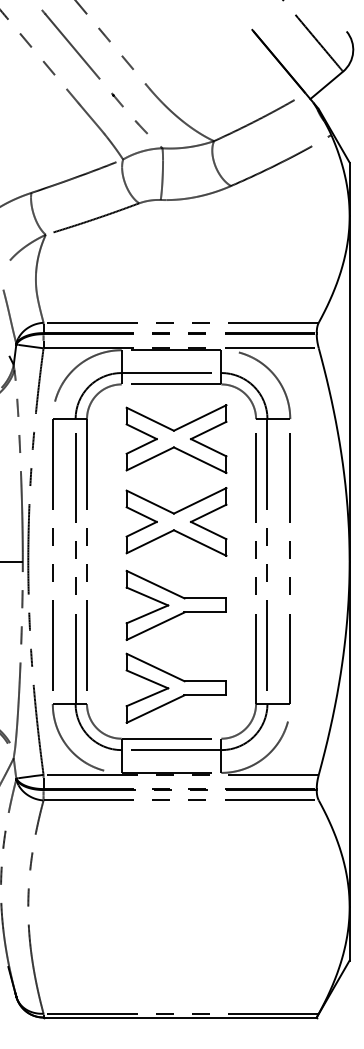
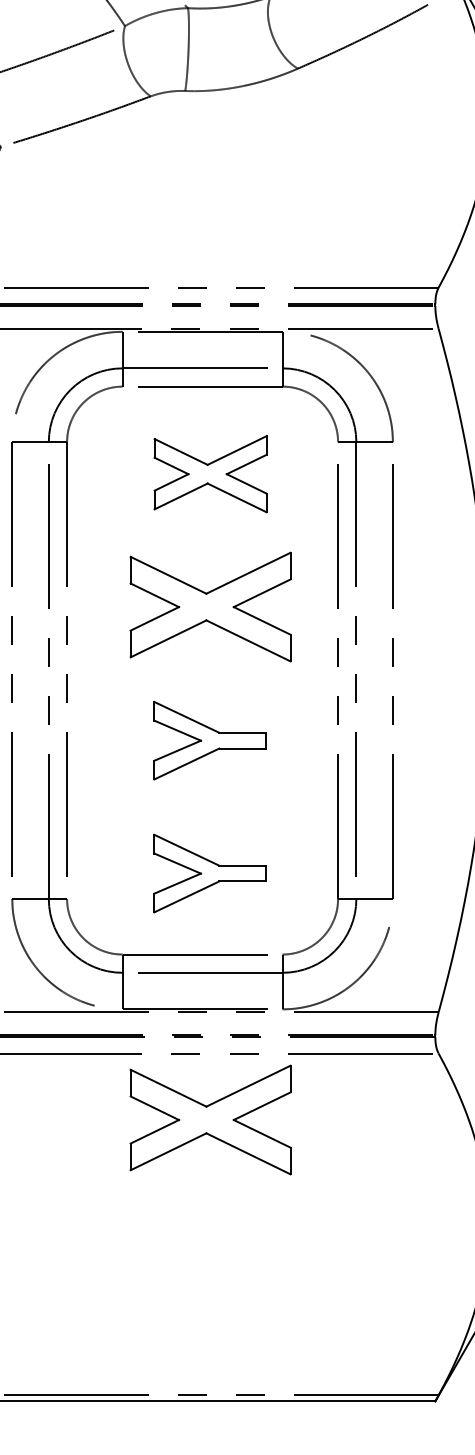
part: (176, 438) -> (210, 473), size x0.7
part: (175, 604) -> (208, 739), size x0.7
part: (175, 687) -> (208, 872), size x0.7
part: (176, 841) -> (210, 1119), added

